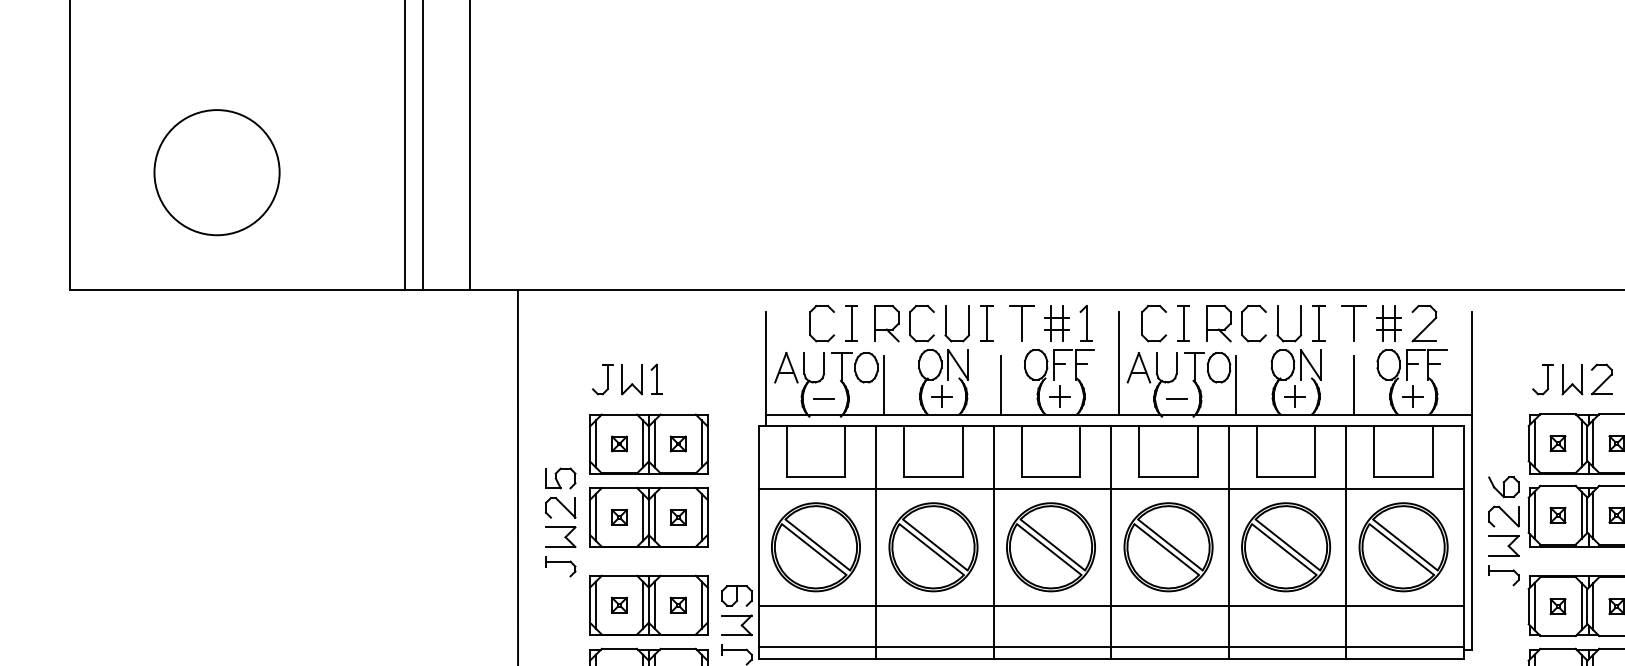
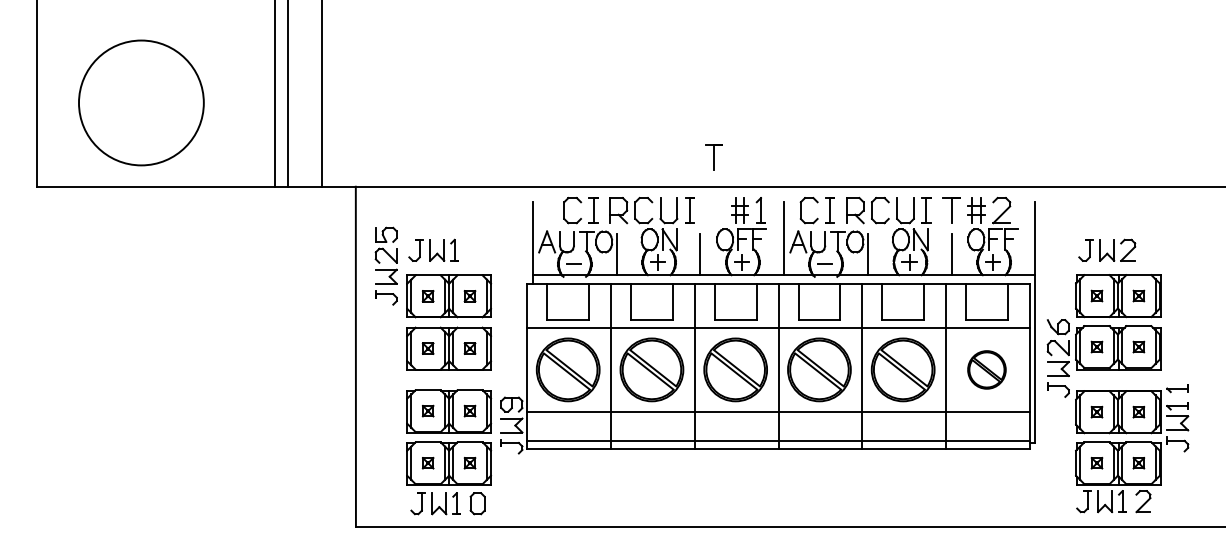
circle: (217, 171) -> (141, 102), size x1.4
part: (1021, 323) -> (713, 157), moved
part: (559, 521) -> (385, 265), moved
part: (1403, 546) -> (986, 369), size x0.6

